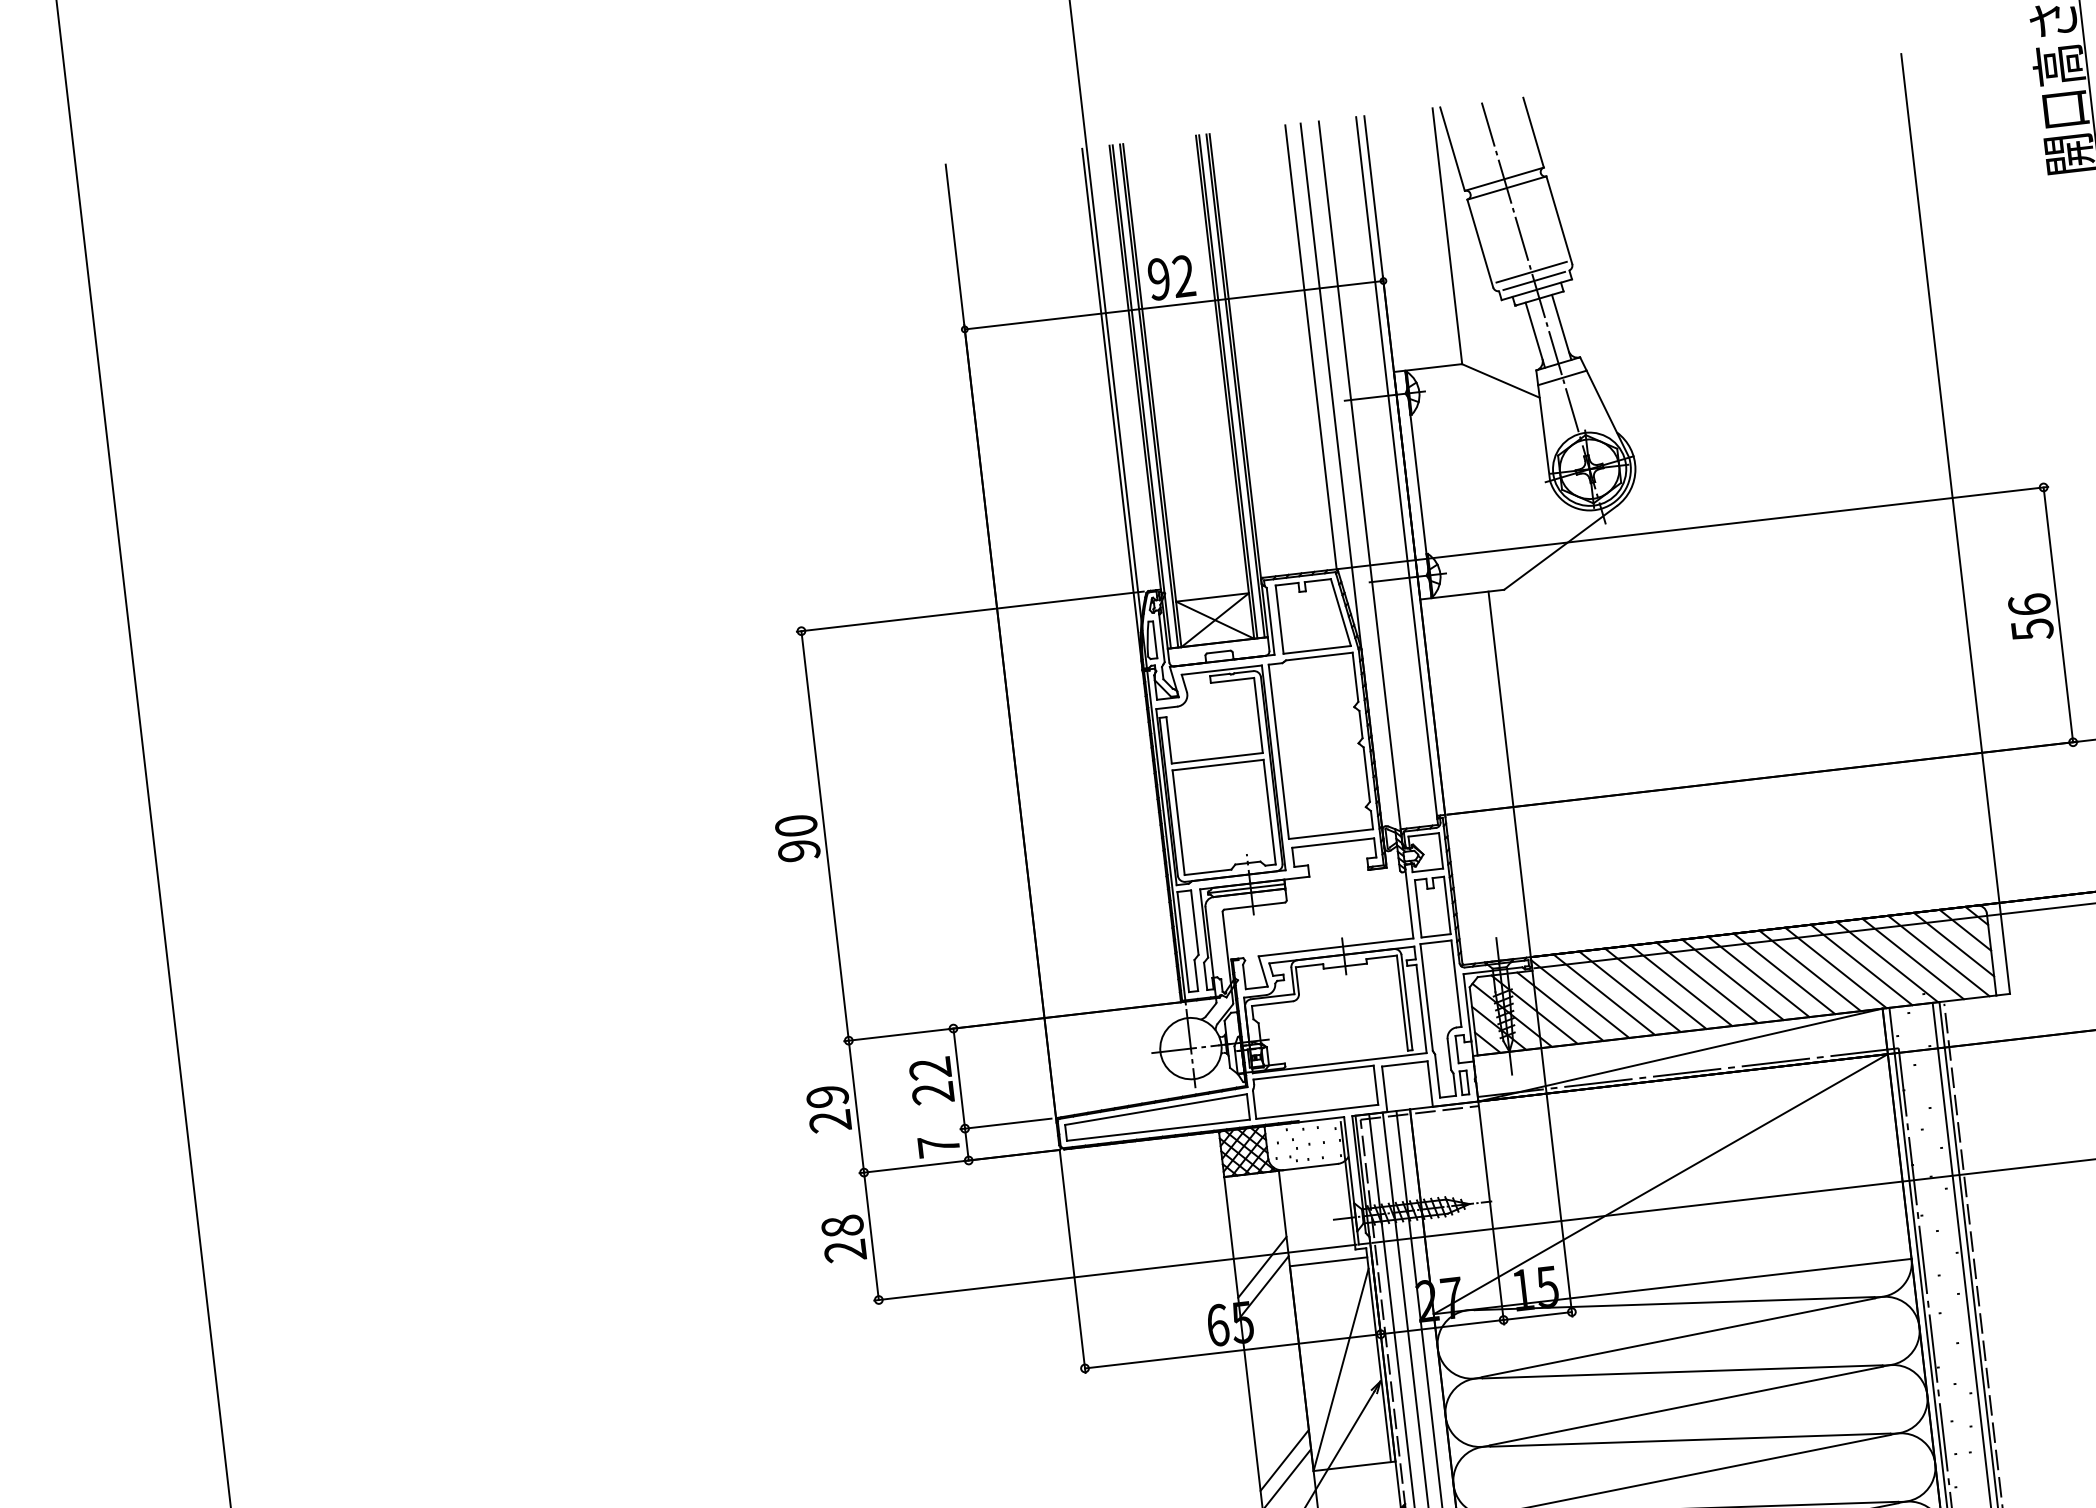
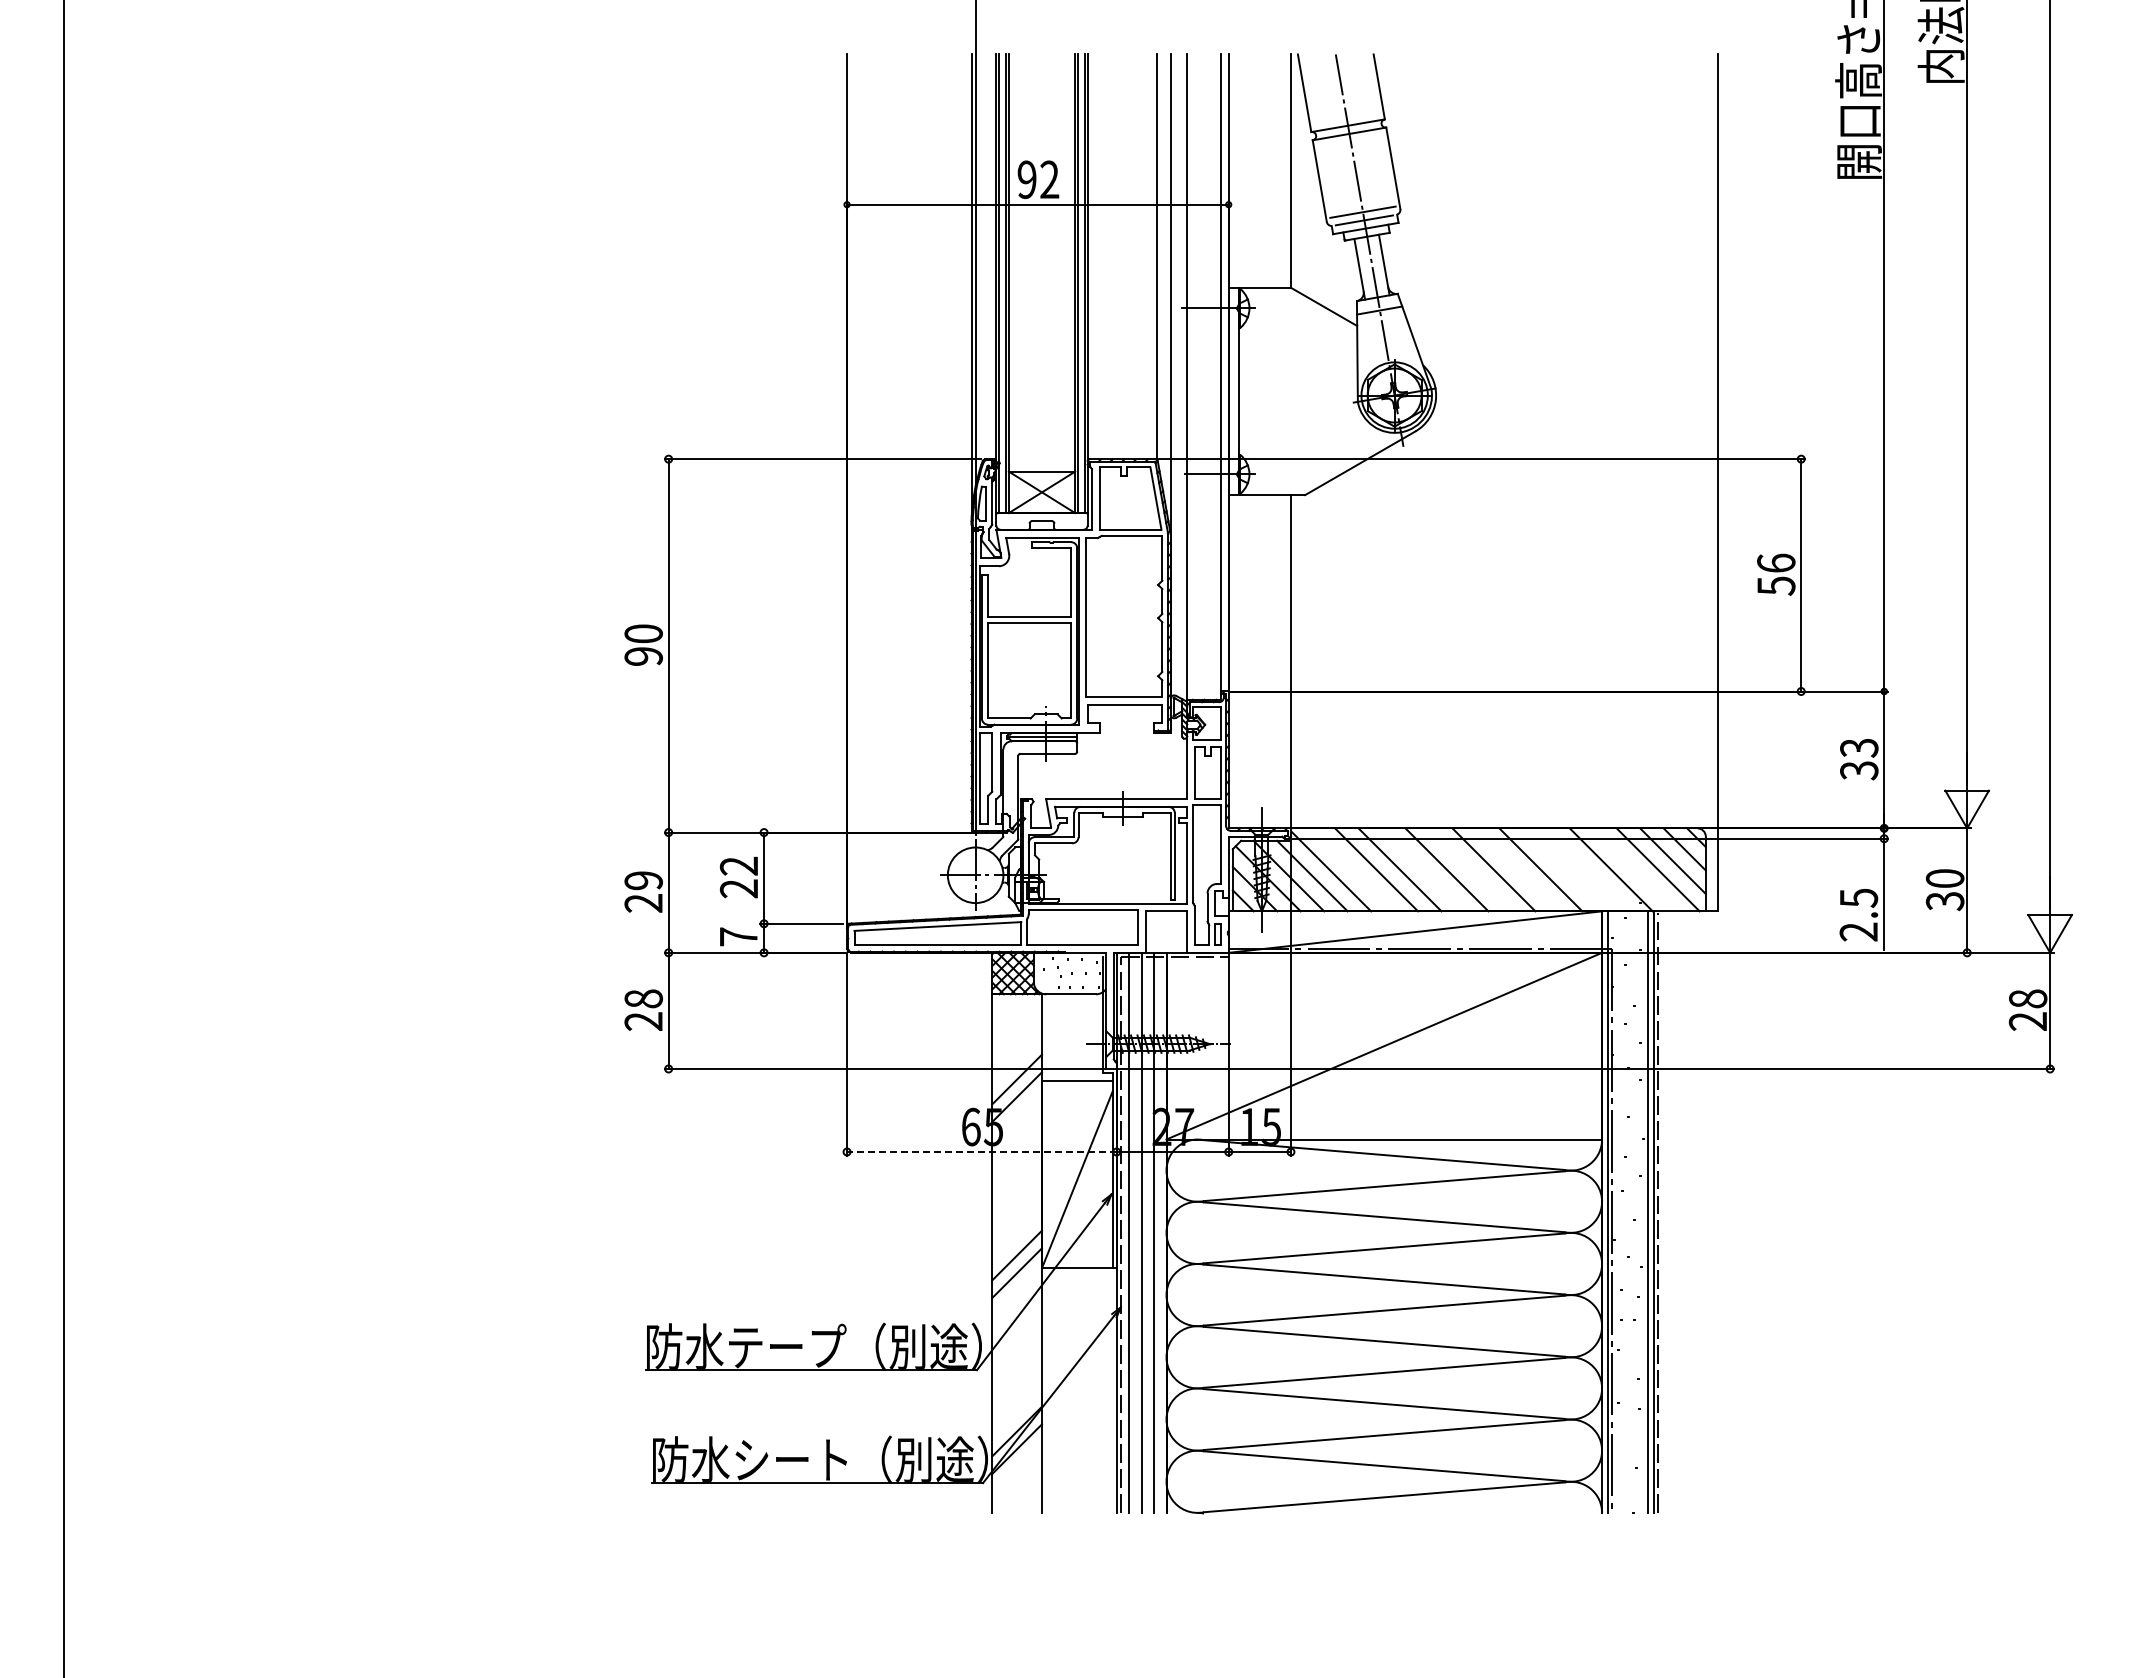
line: (1912, 958) -> (1634, 869), removed
line: (1861, 964) -> (1587, 869), removed
line: (1834, 967) -> (1563, 869), removed
line: (1783, 973) -> (1516, 869), removed
line: (1731, 979) -> (1469, 869), removed
line: (1681, 985) -> (1423, 869), removed
line: (1603, 994) -> (1352, 869), removed
line: (1232, 1351) -> (981, 1152), solid -> dashed

